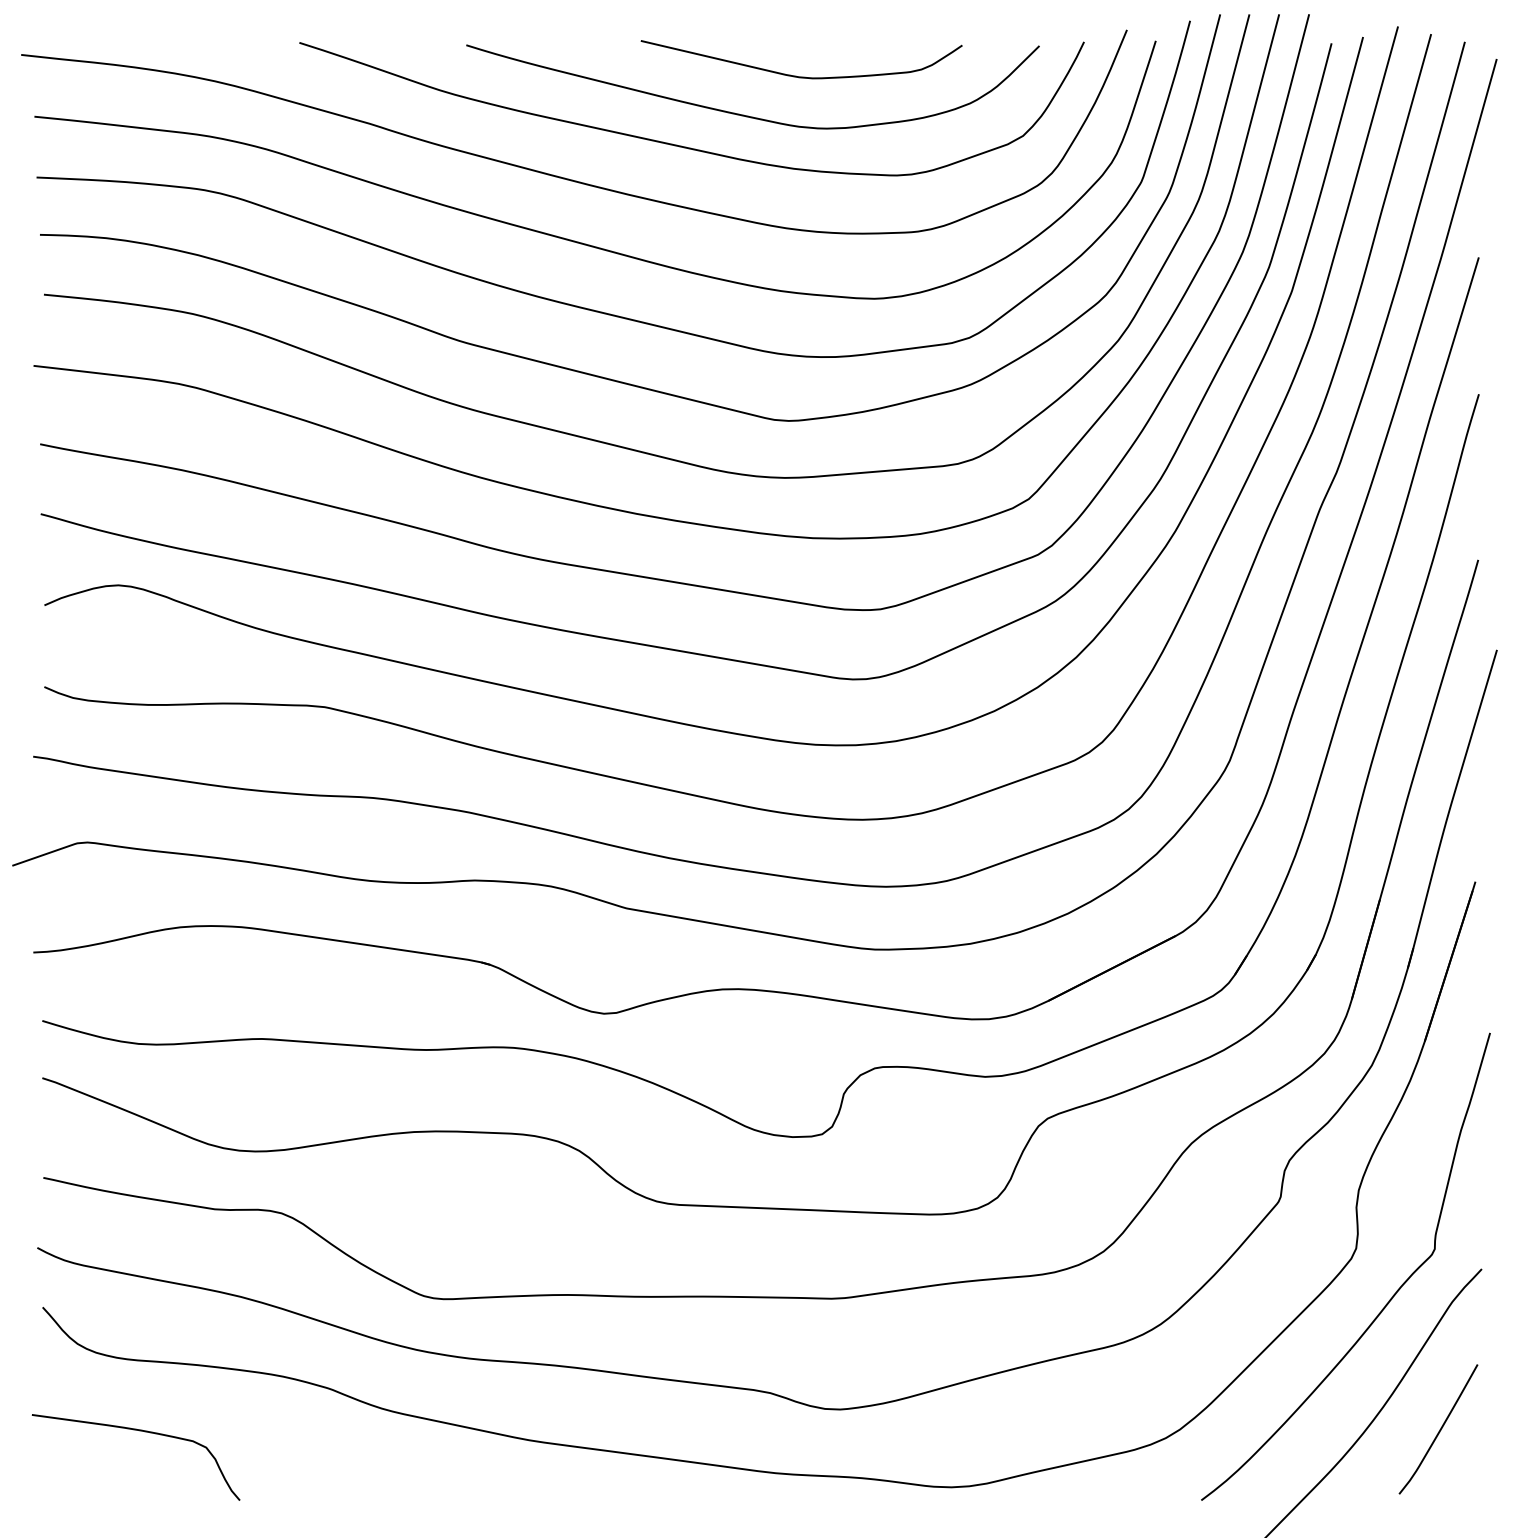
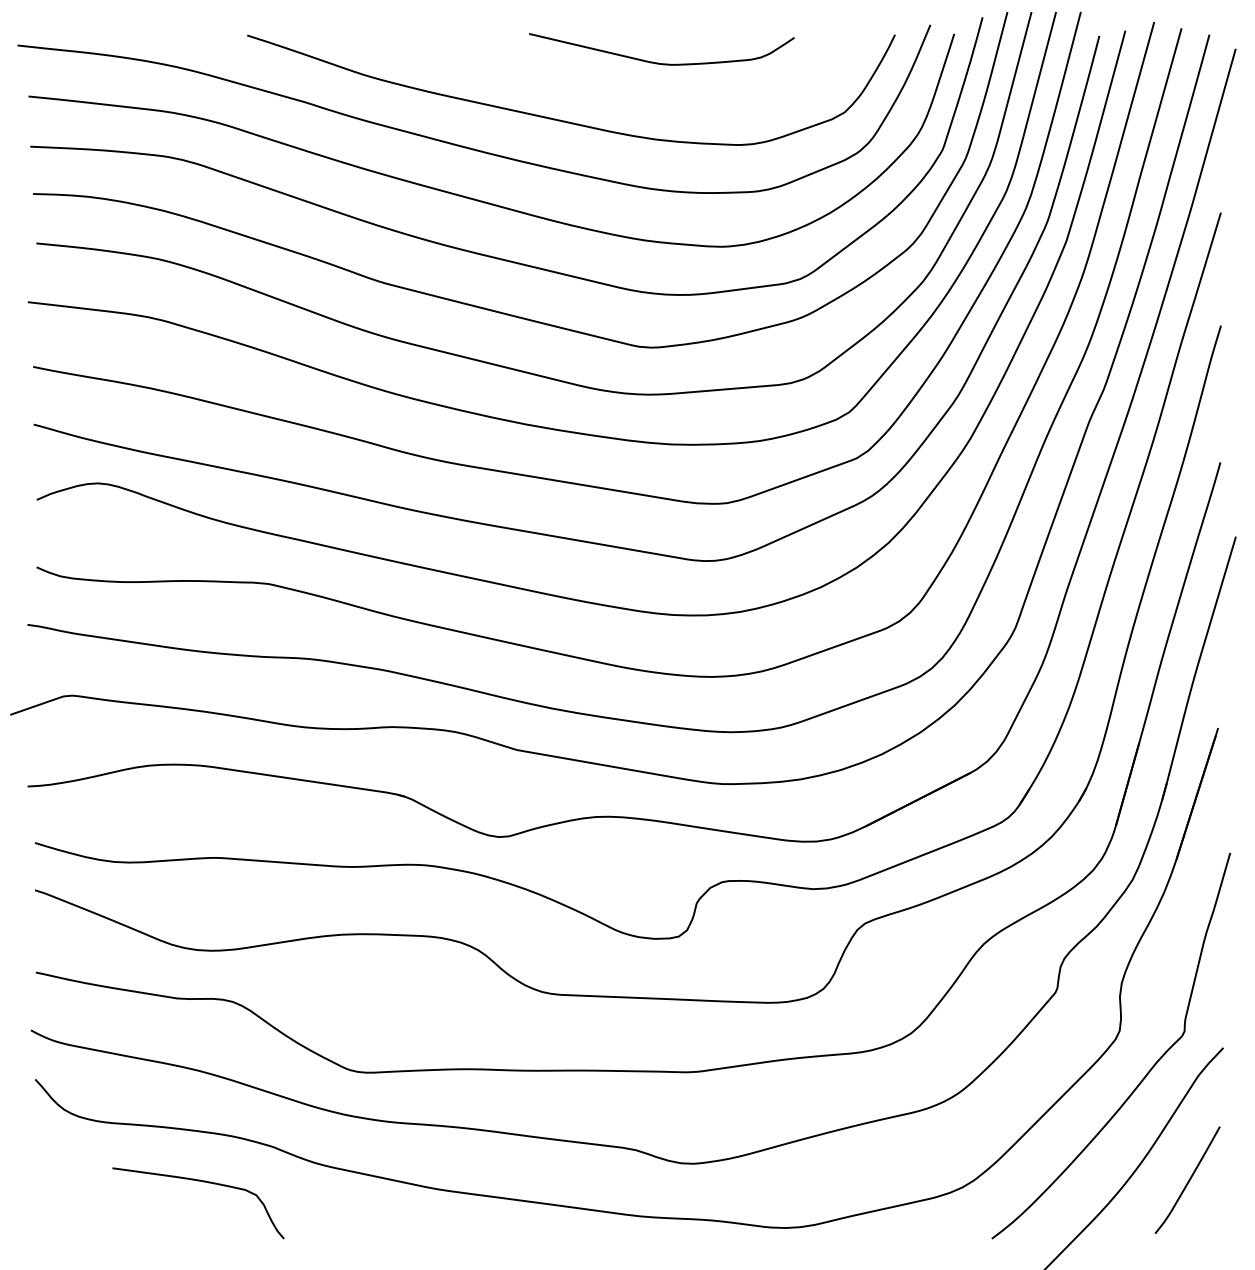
curve: (744, 114) -> (614, 94), removed
curve: (142, 1432) -> (203, 1182), moved

